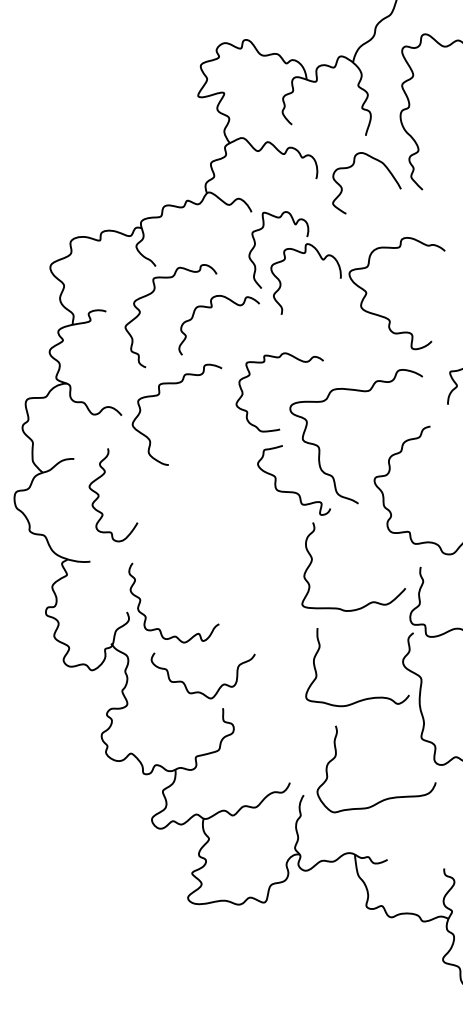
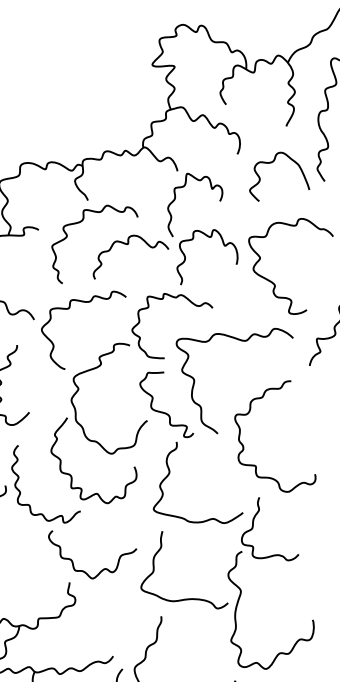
curve: (351, 167) -> (271, 163), moved
curve: (281, 282) -> (186, 257), moved
part: (204, 529) -> (84, 429), added
curve: (200, 691) -> (84, 570), moved

